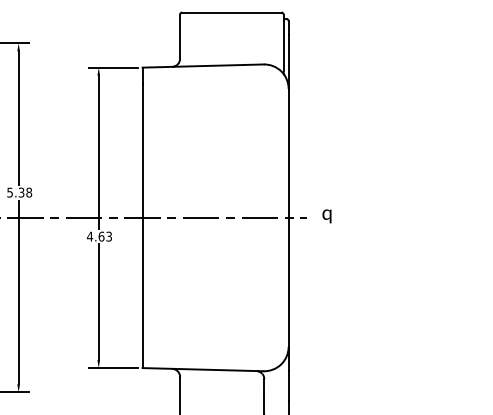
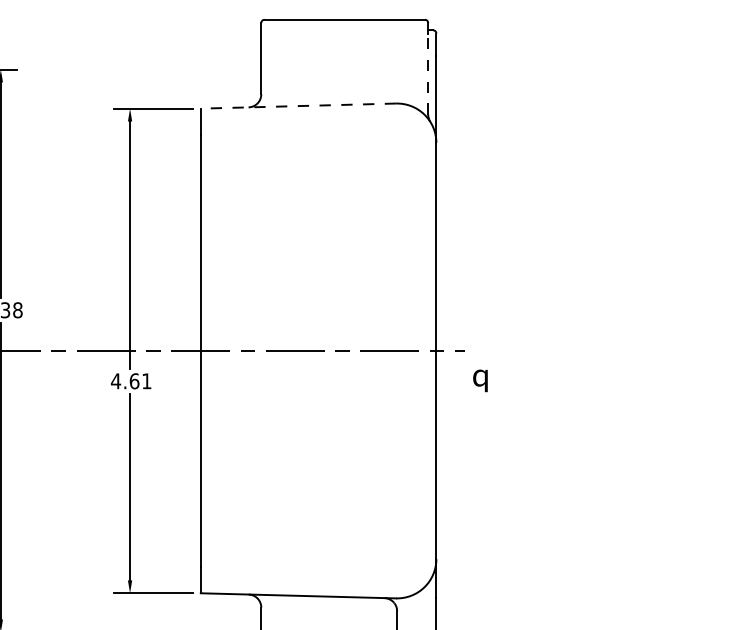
line: (283, 45) -> (428, 72), solid -> dashed
line: (203, 66) -> (299, 106), solid -> dashed
text: (326, 216) -> (479, 381), moved
text: (108, 236) -> (145, 381), 4.63 -> 4.61

